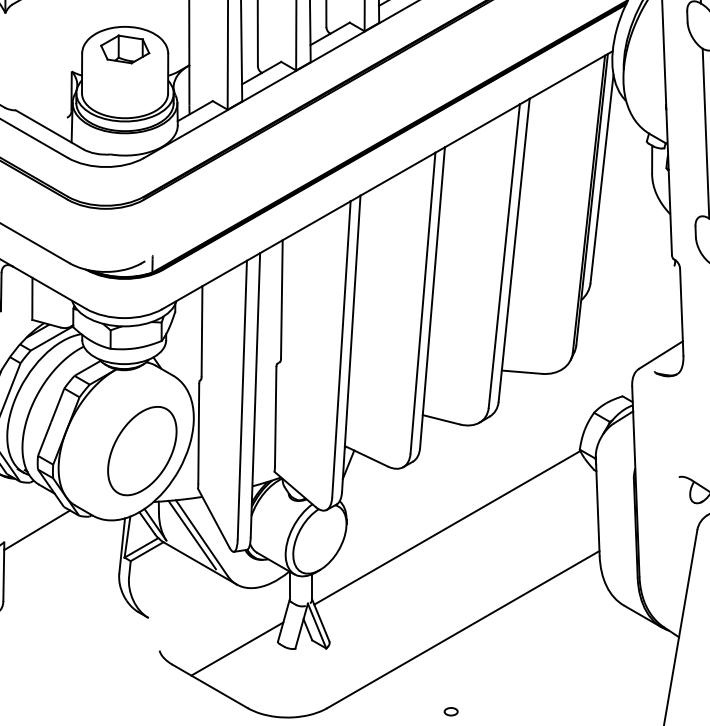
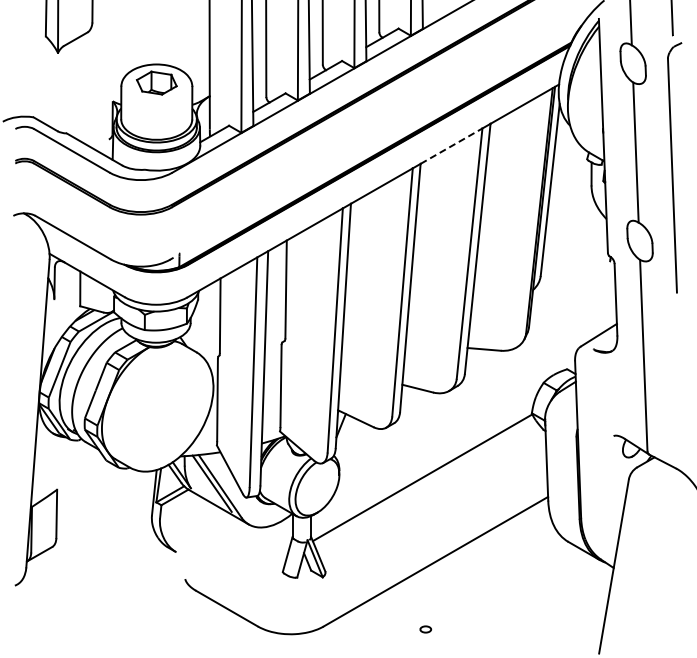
line: (482, 126) -> (451, 146), solid -> dashed
part: (141, 451) -> (170, 414), removed
line: (37, 529) -> (84, 479), removed
line: (237, 648) -> (249, 577), removed

